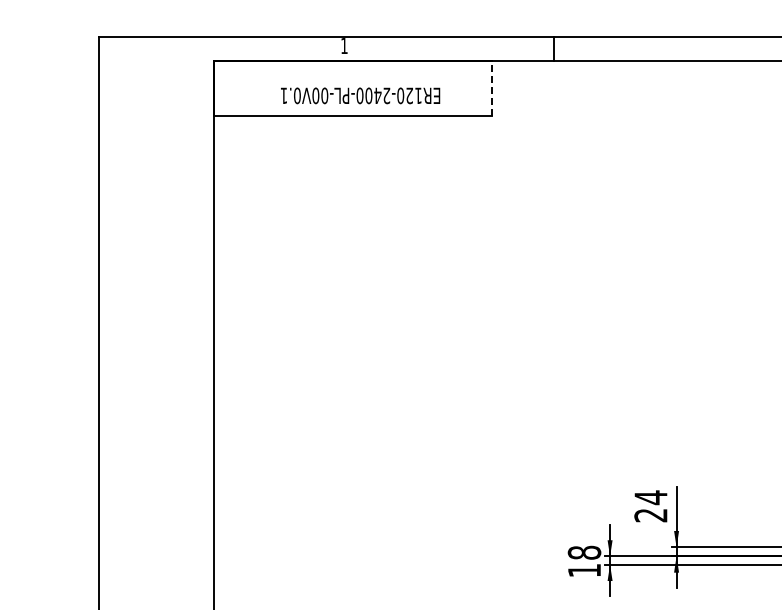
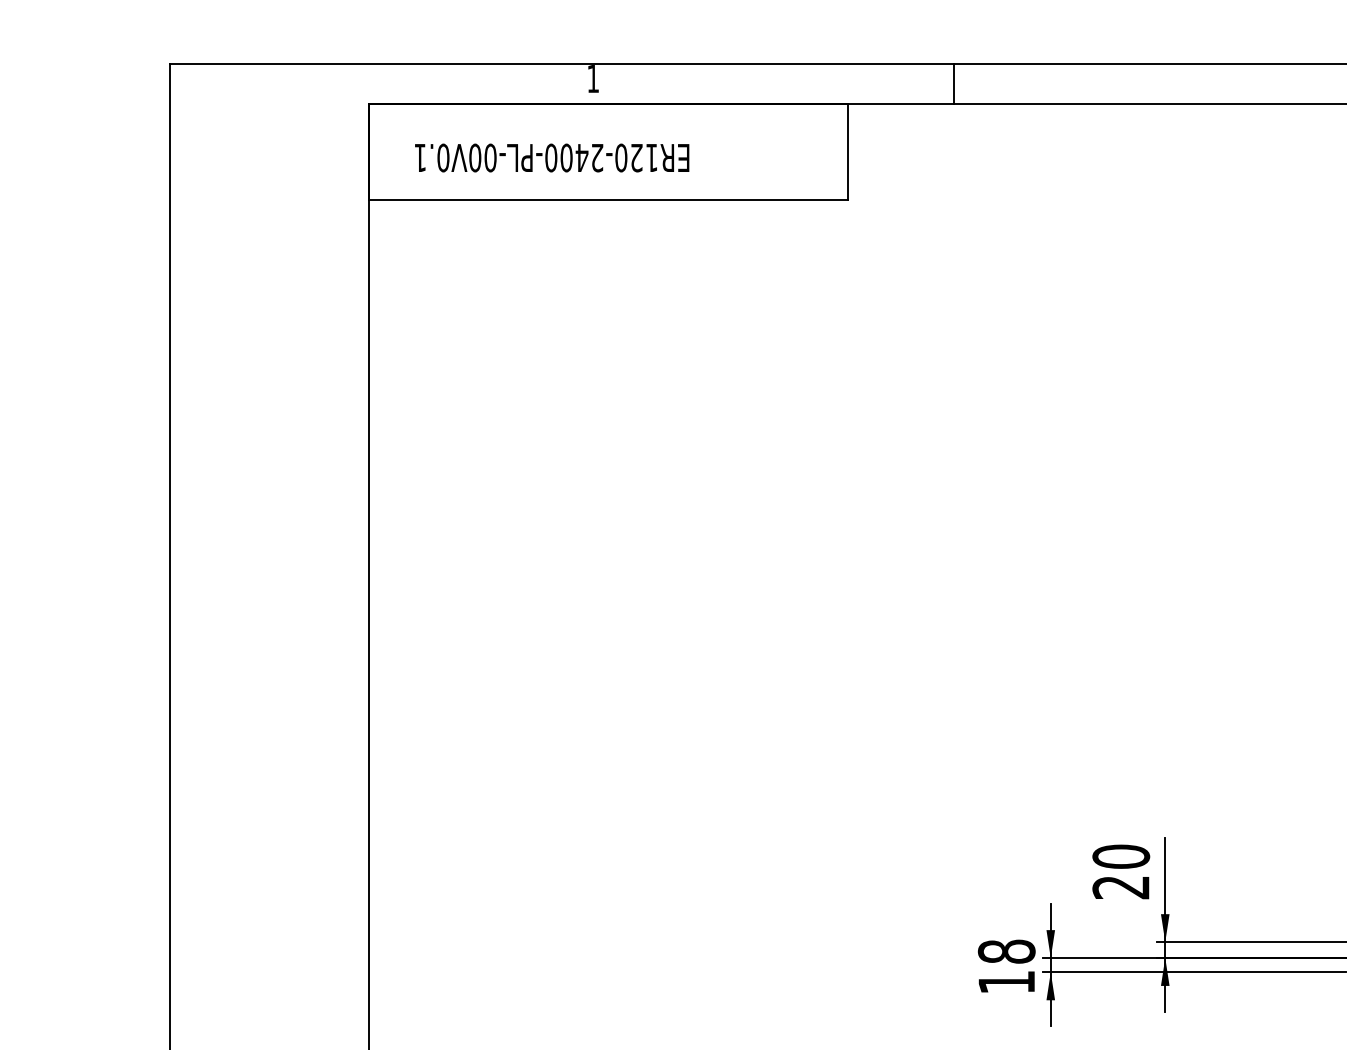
line: (492, 88) -> (848, 152), dashed -> solid
text: (360, 95) -> (552, 157), moved
text: (650, 497) -> (1120, 856), 24 -> 20

